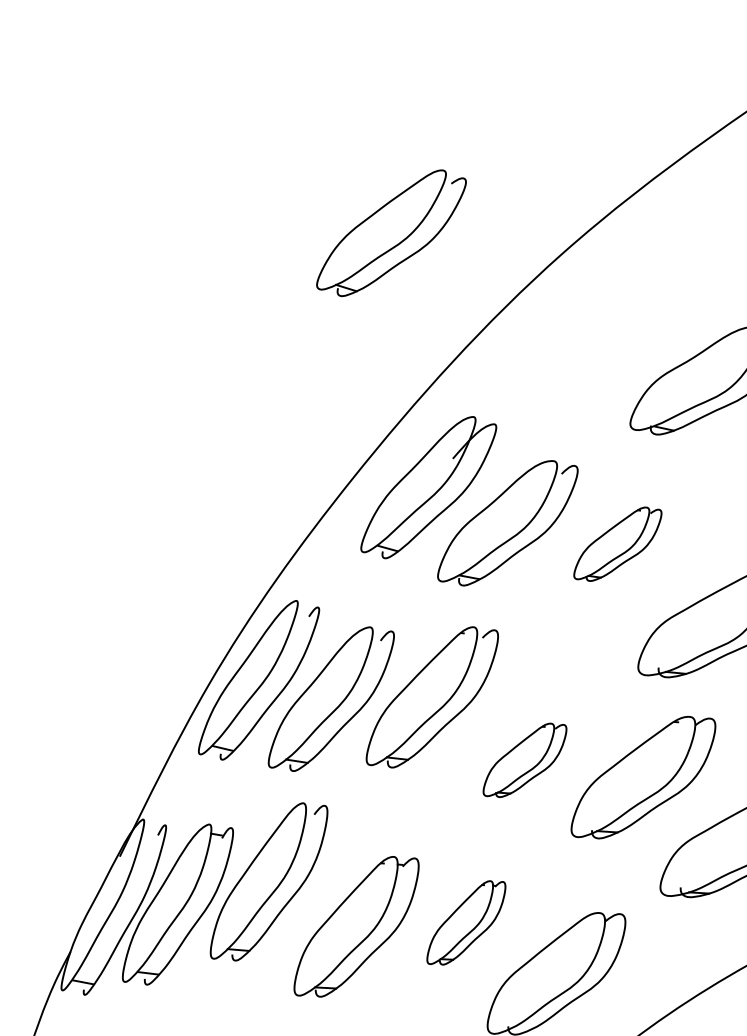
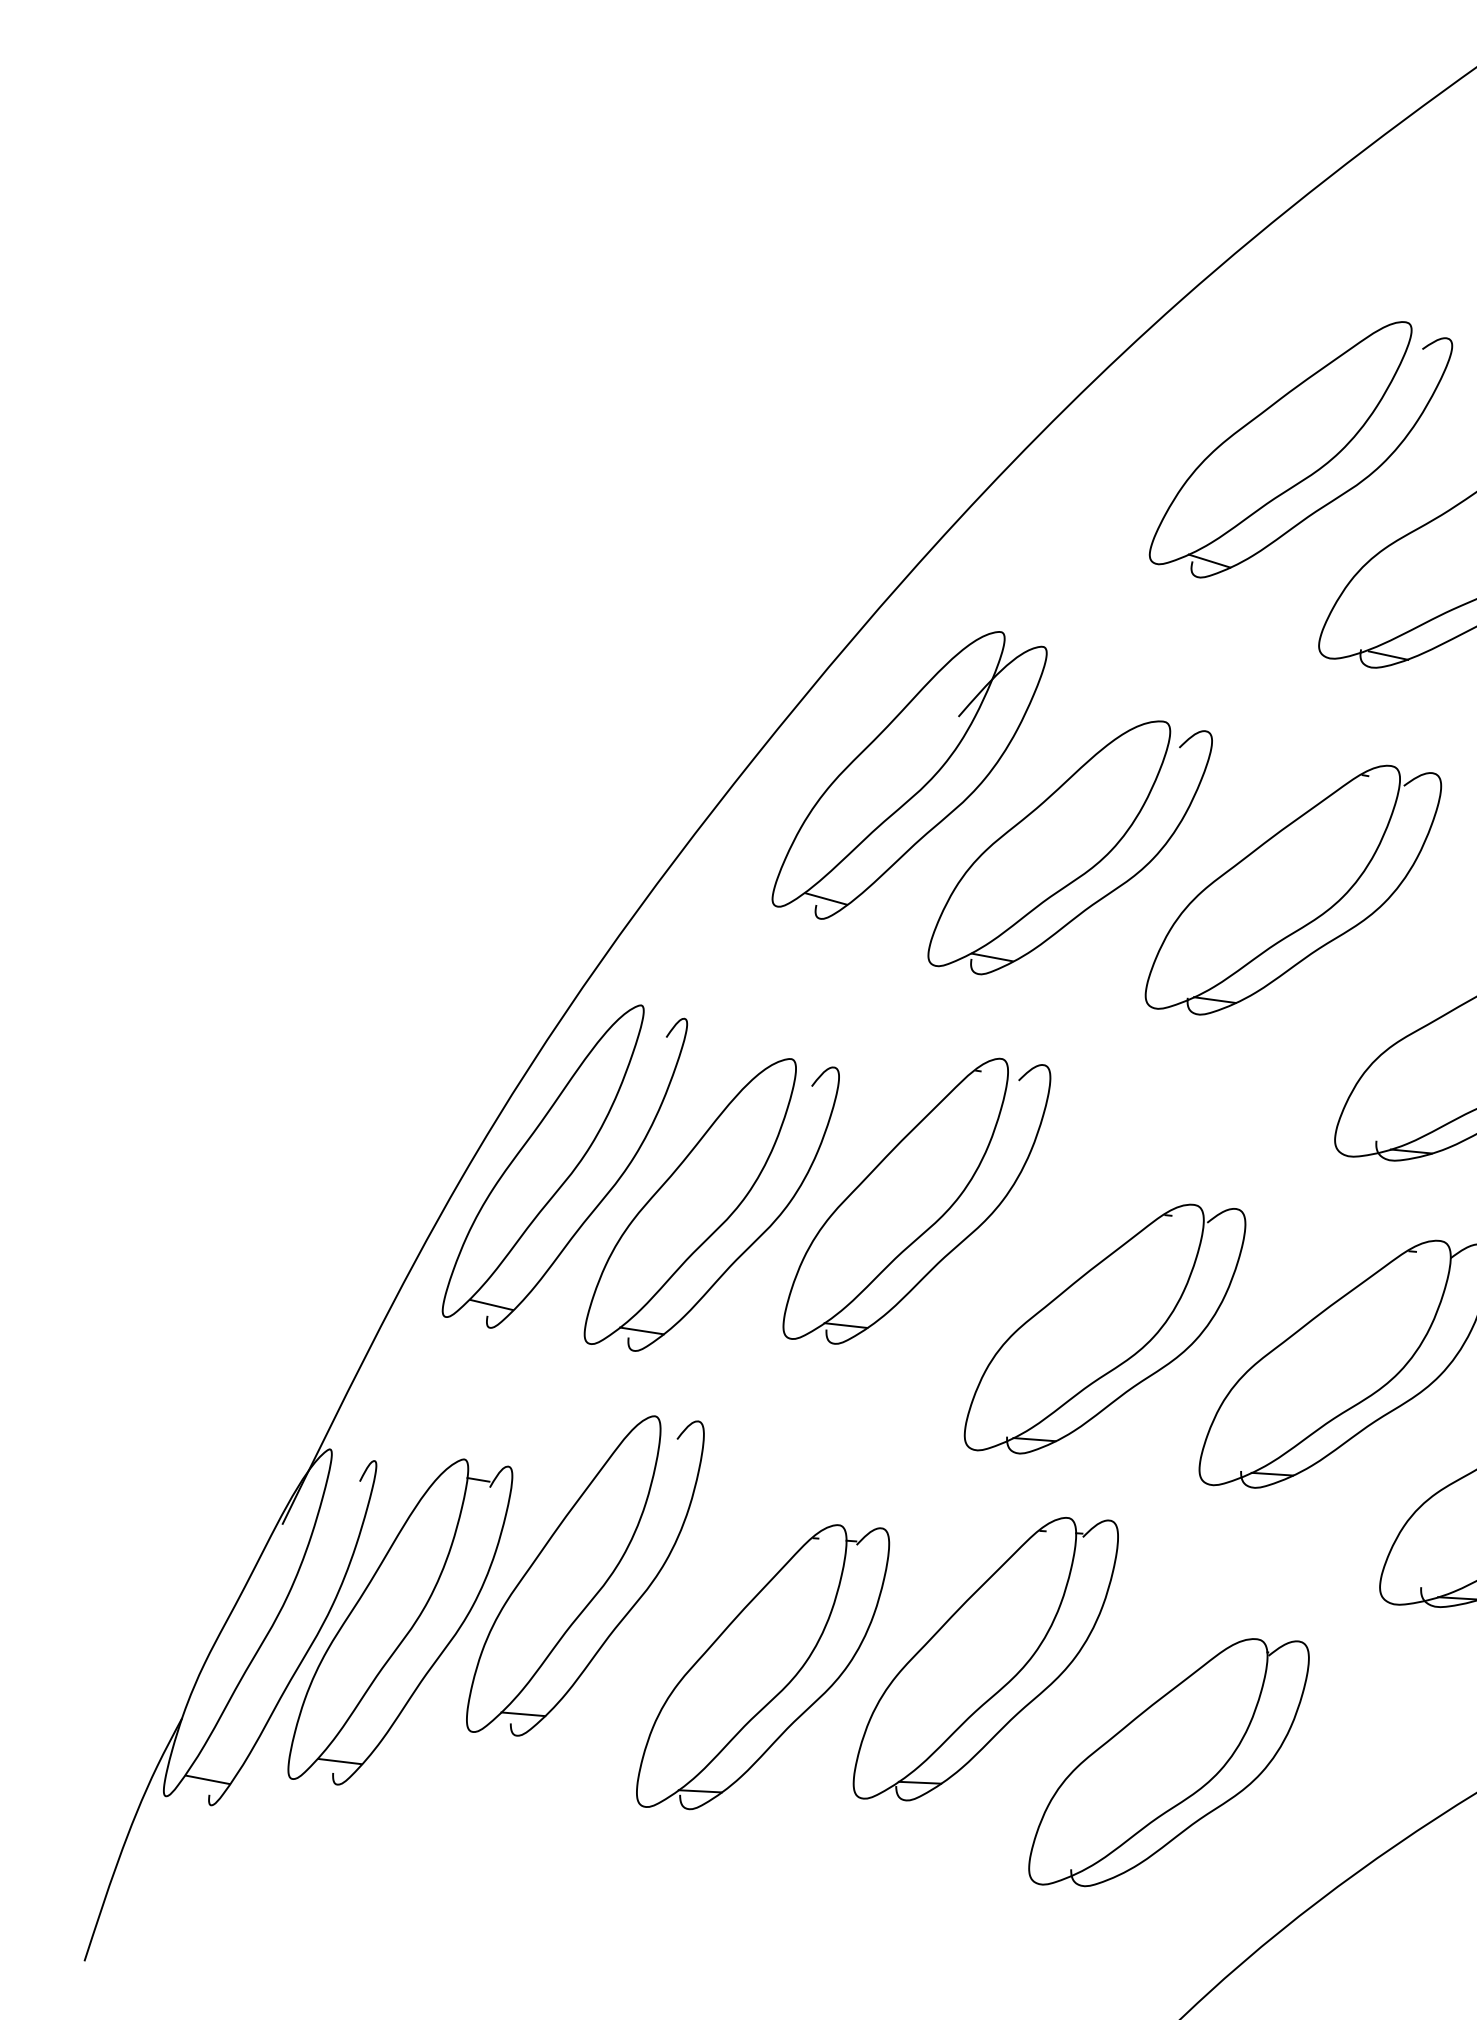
part: (391, 233) -> (1300, 450), moved
part: (617, 544) -> (1292, 890), size x1.67
part: (524, 760) -> (1103, 1329), size x1.67
part: (466, 922) -> (986, 1658), size x1.67

